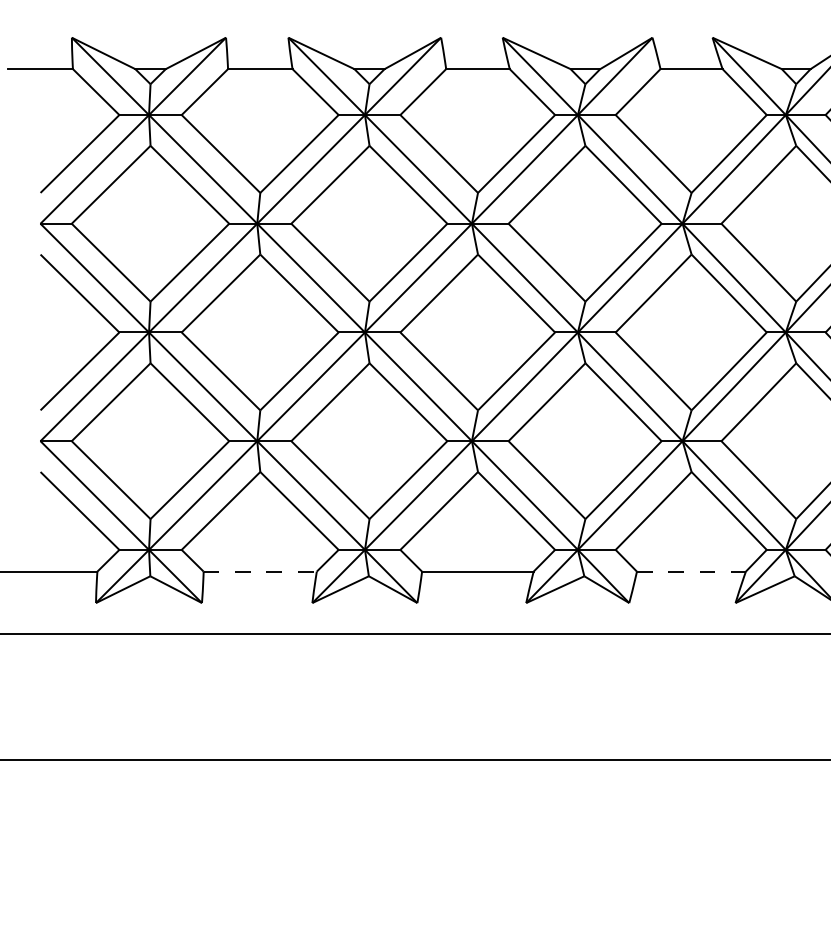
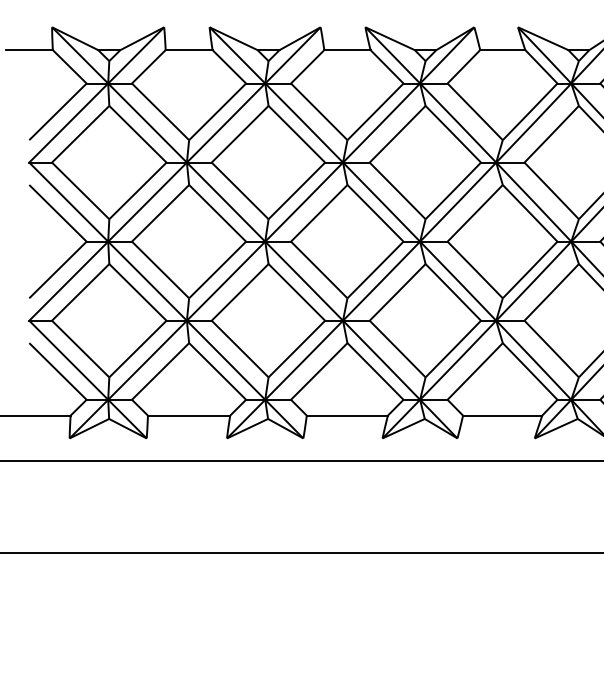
line: (260, 571) -> (189, 415), dashed -> solid
line: (691, 571) -> (502, 415), dashed -> solid

